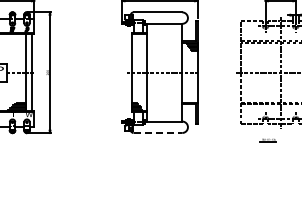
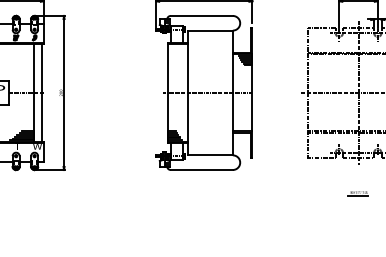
line: (158, 133) -> (202, 170), dashed -> solid
part: (267, 140) -> (357, 193), moved

